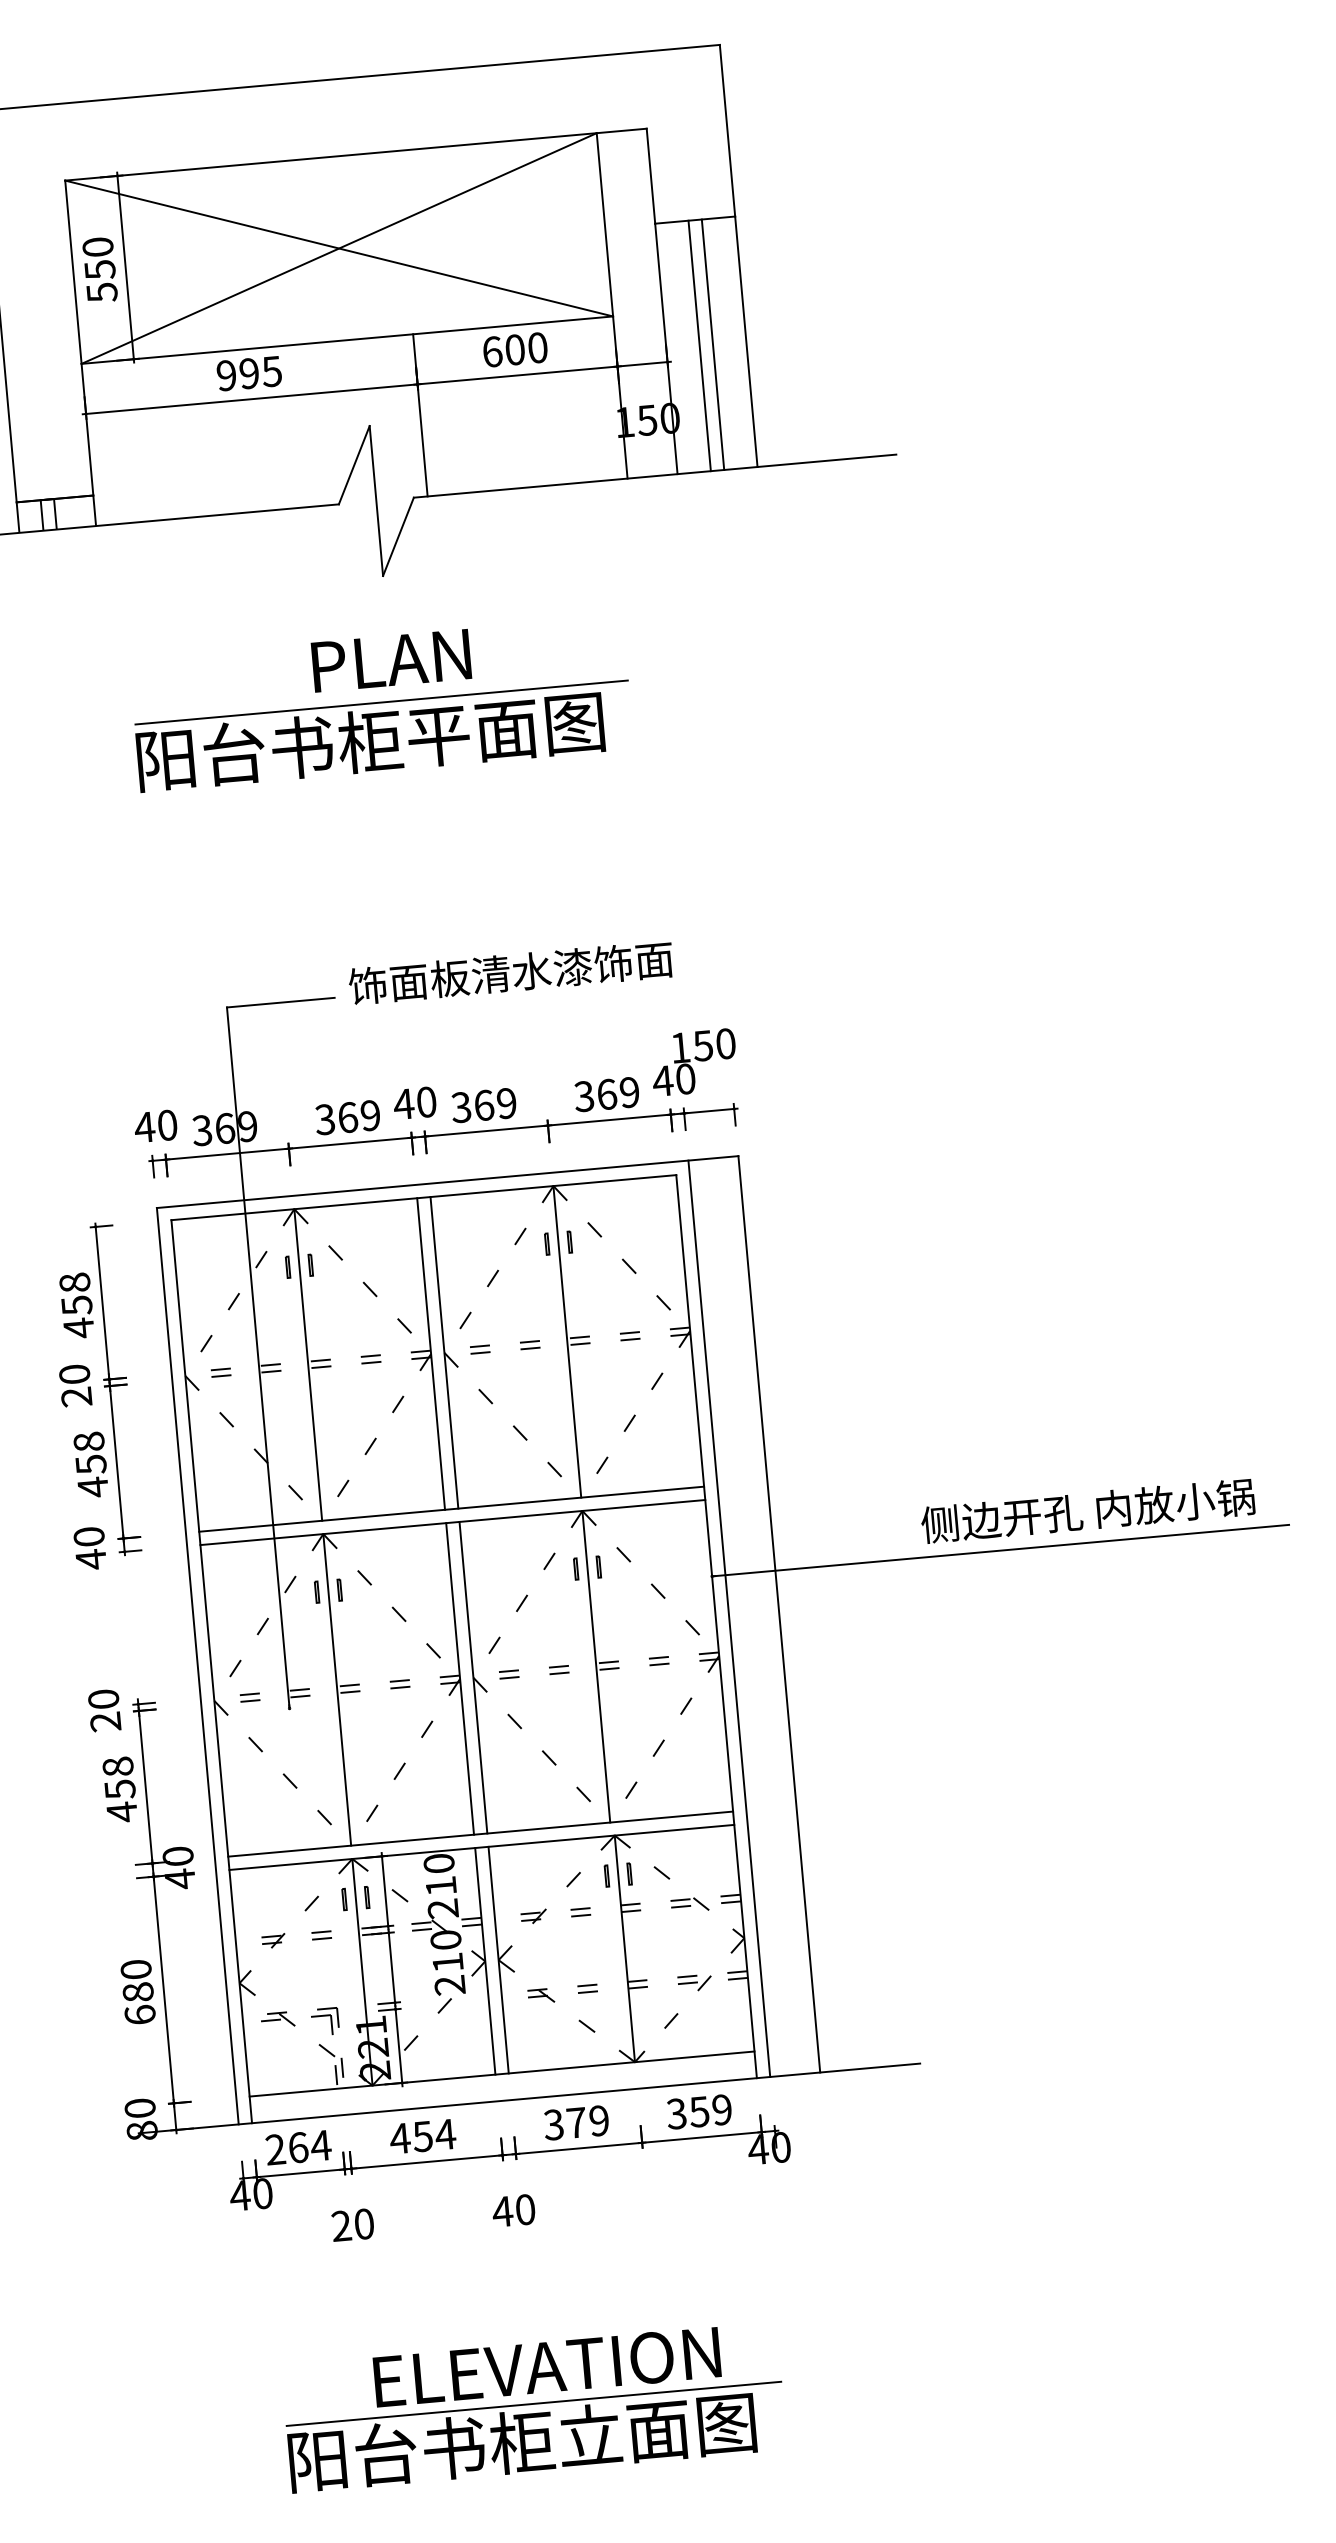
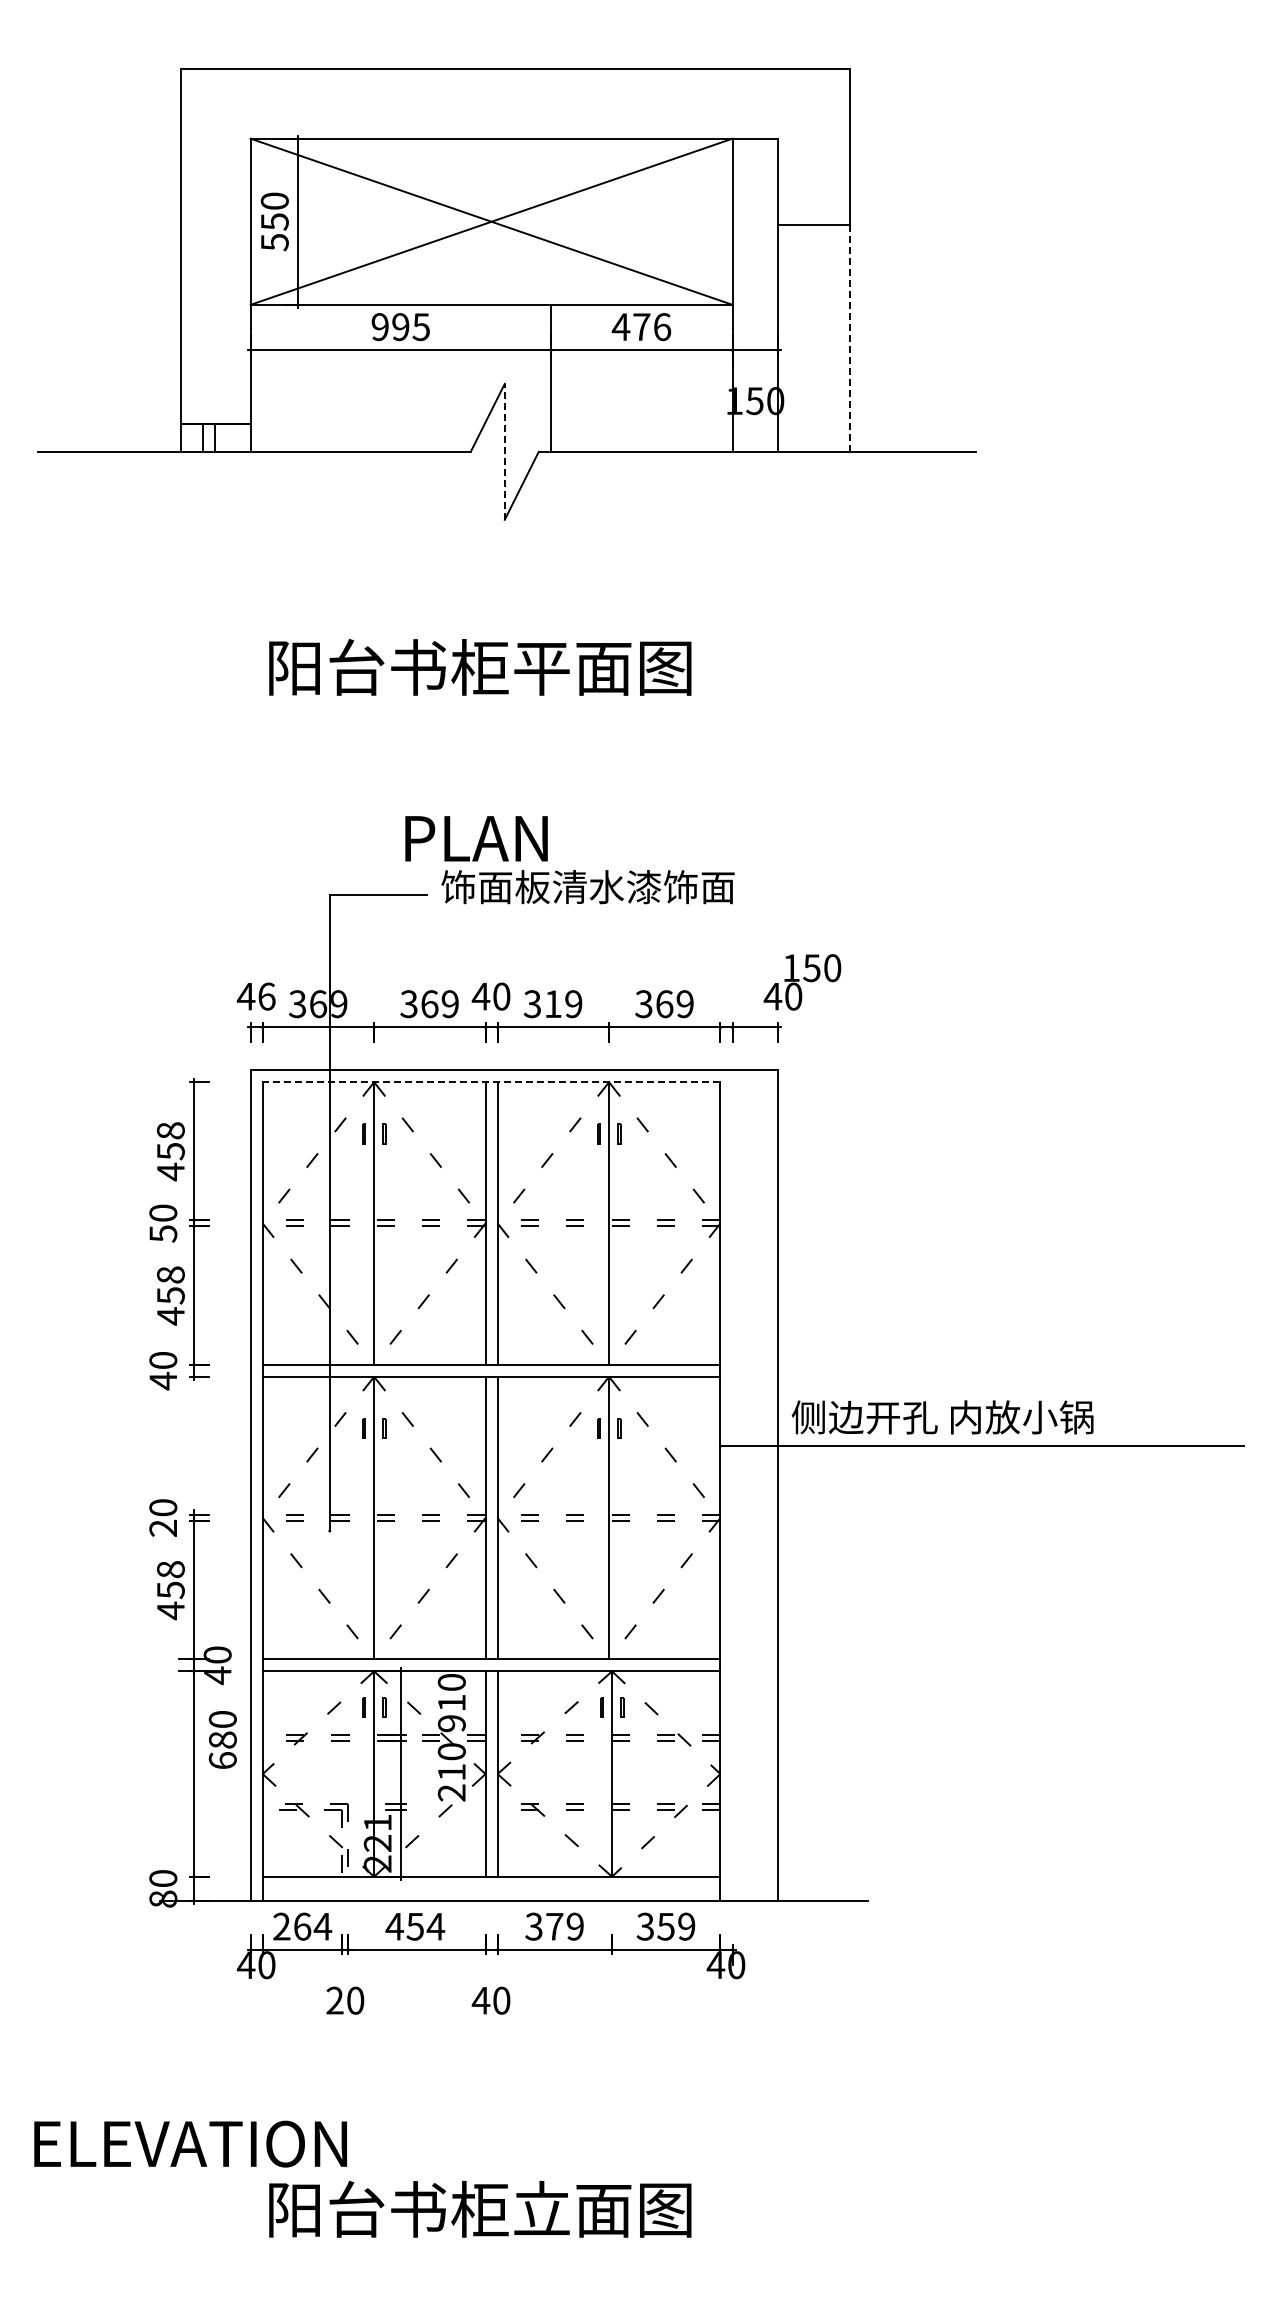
line: (746, 341) -> (850, 338), solid -> dashed
line: (713, 343) -> (820, 337), removed
line: (700, 344) -> (808, 337), removed
text: (514, 350) -> (641, 327), 600 -> 476
line: (376, 500) -> (504, 451), solid -> dashed
text: (391, 660) -> (476, 838), moved
line: (381, 702) -> (493, 633), removed
text: (694, 1062) -> (802, 982), moved
text: (484, 1105) -> (553, 1004), 369 -> 319
text: (167, 1125) -> (266, 996), 40 -> 46
line: (423, 1197) -> (491, 1082), solid -> dashed
text: (76, 1396) -> (163, 1233), 20 -> 50
text: (1087, 1511) -> (942, 1417), moved
line: (729, 1618) -> (732, 1485), removed
text: (442, 1908) -> (451, 1723), 210 -> 910
text: (137, 1991) -> (222, 1739), moved
text: (546, 2366) -> (190, 2143), moved
line: (533, 2403) -> (493, 2175), removed

